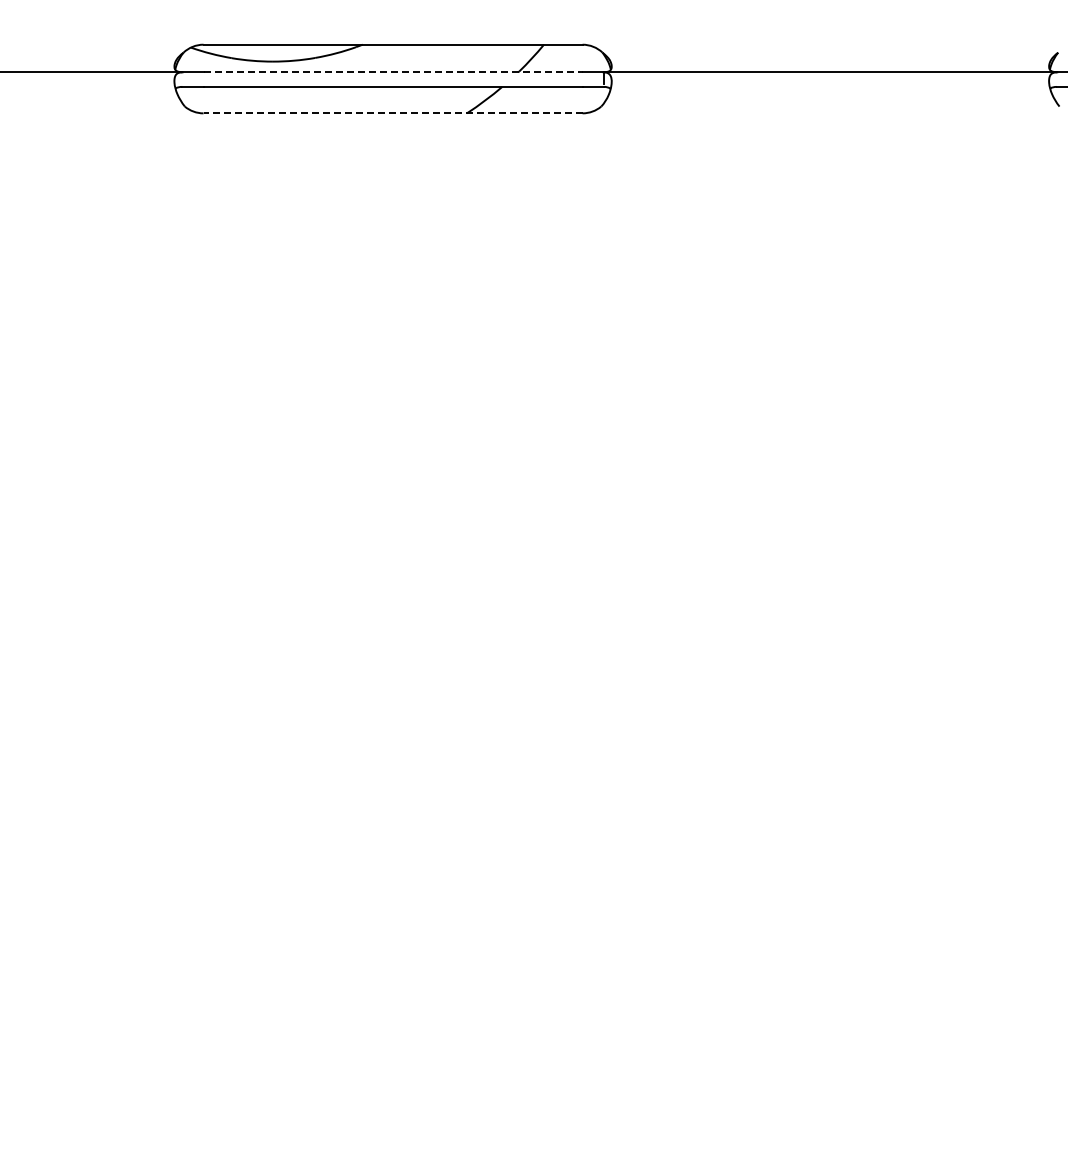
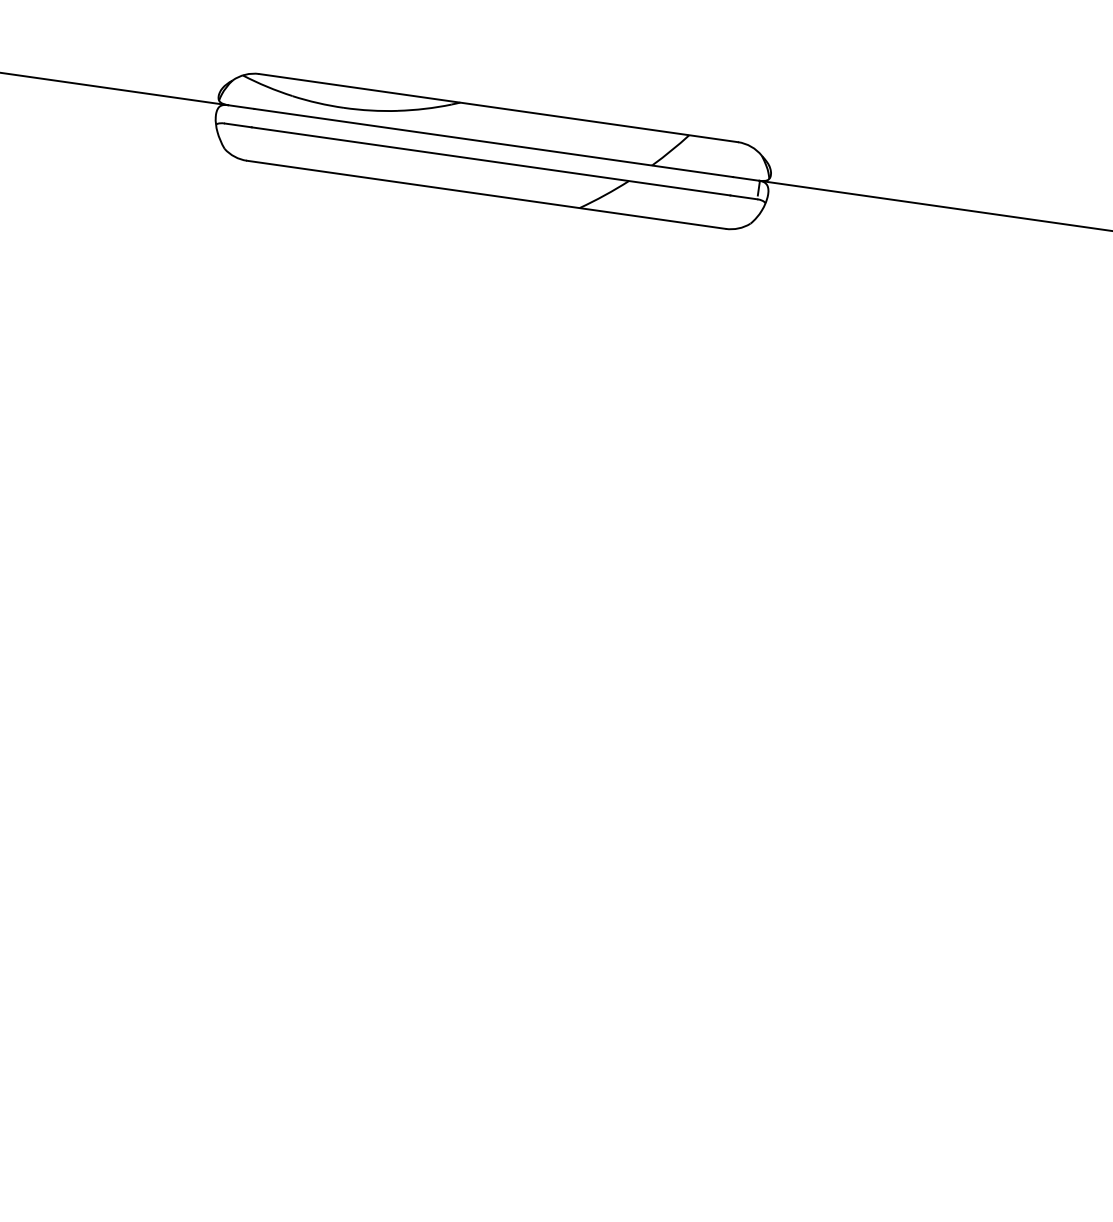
line: (393, 72) -> (494, 143), dashed -> solid
line: (393, 113) -> (486, 195), dashed -> solid

